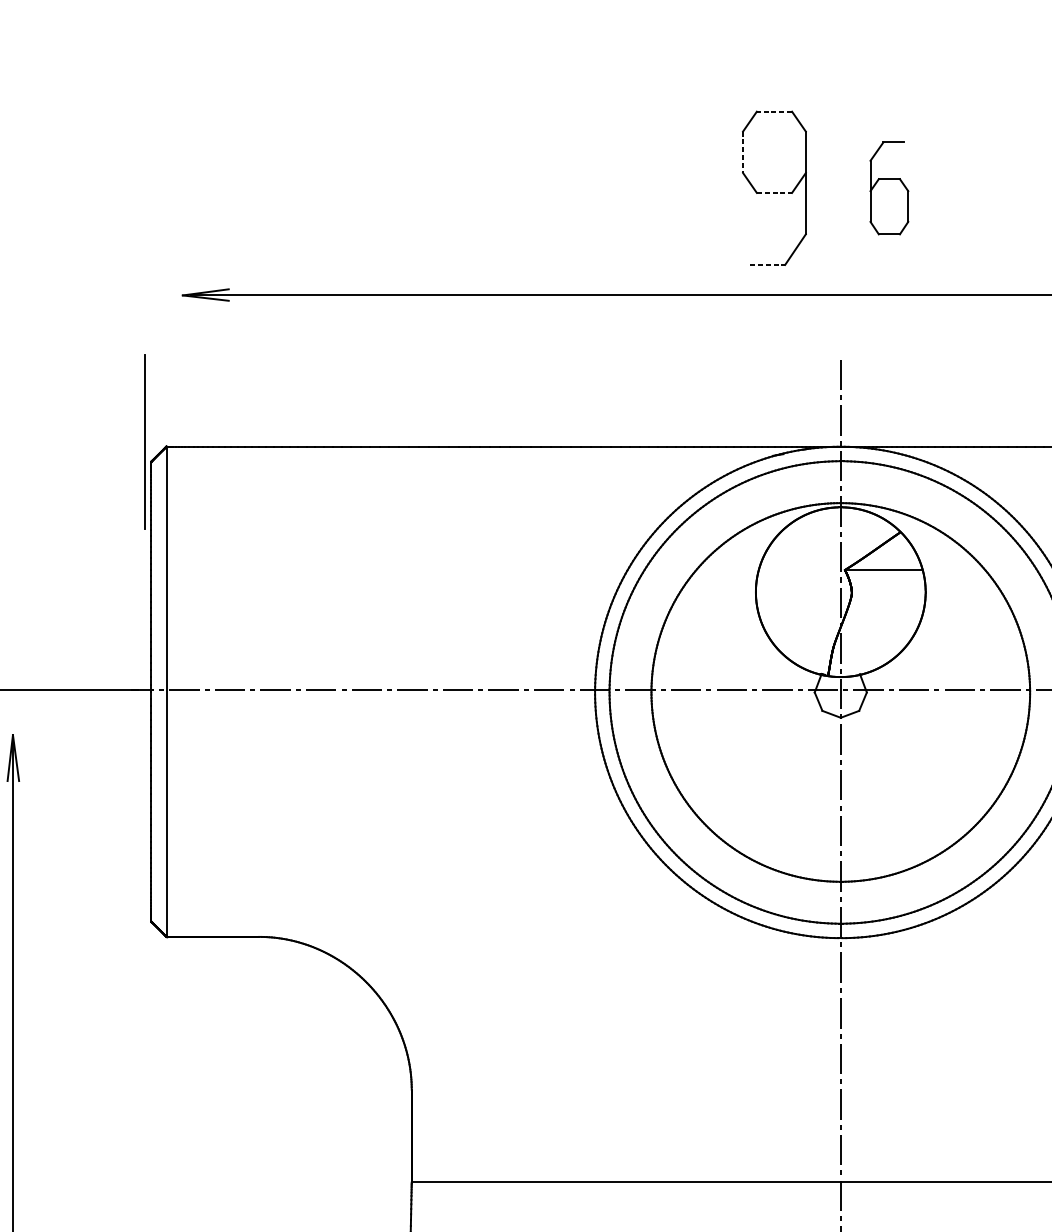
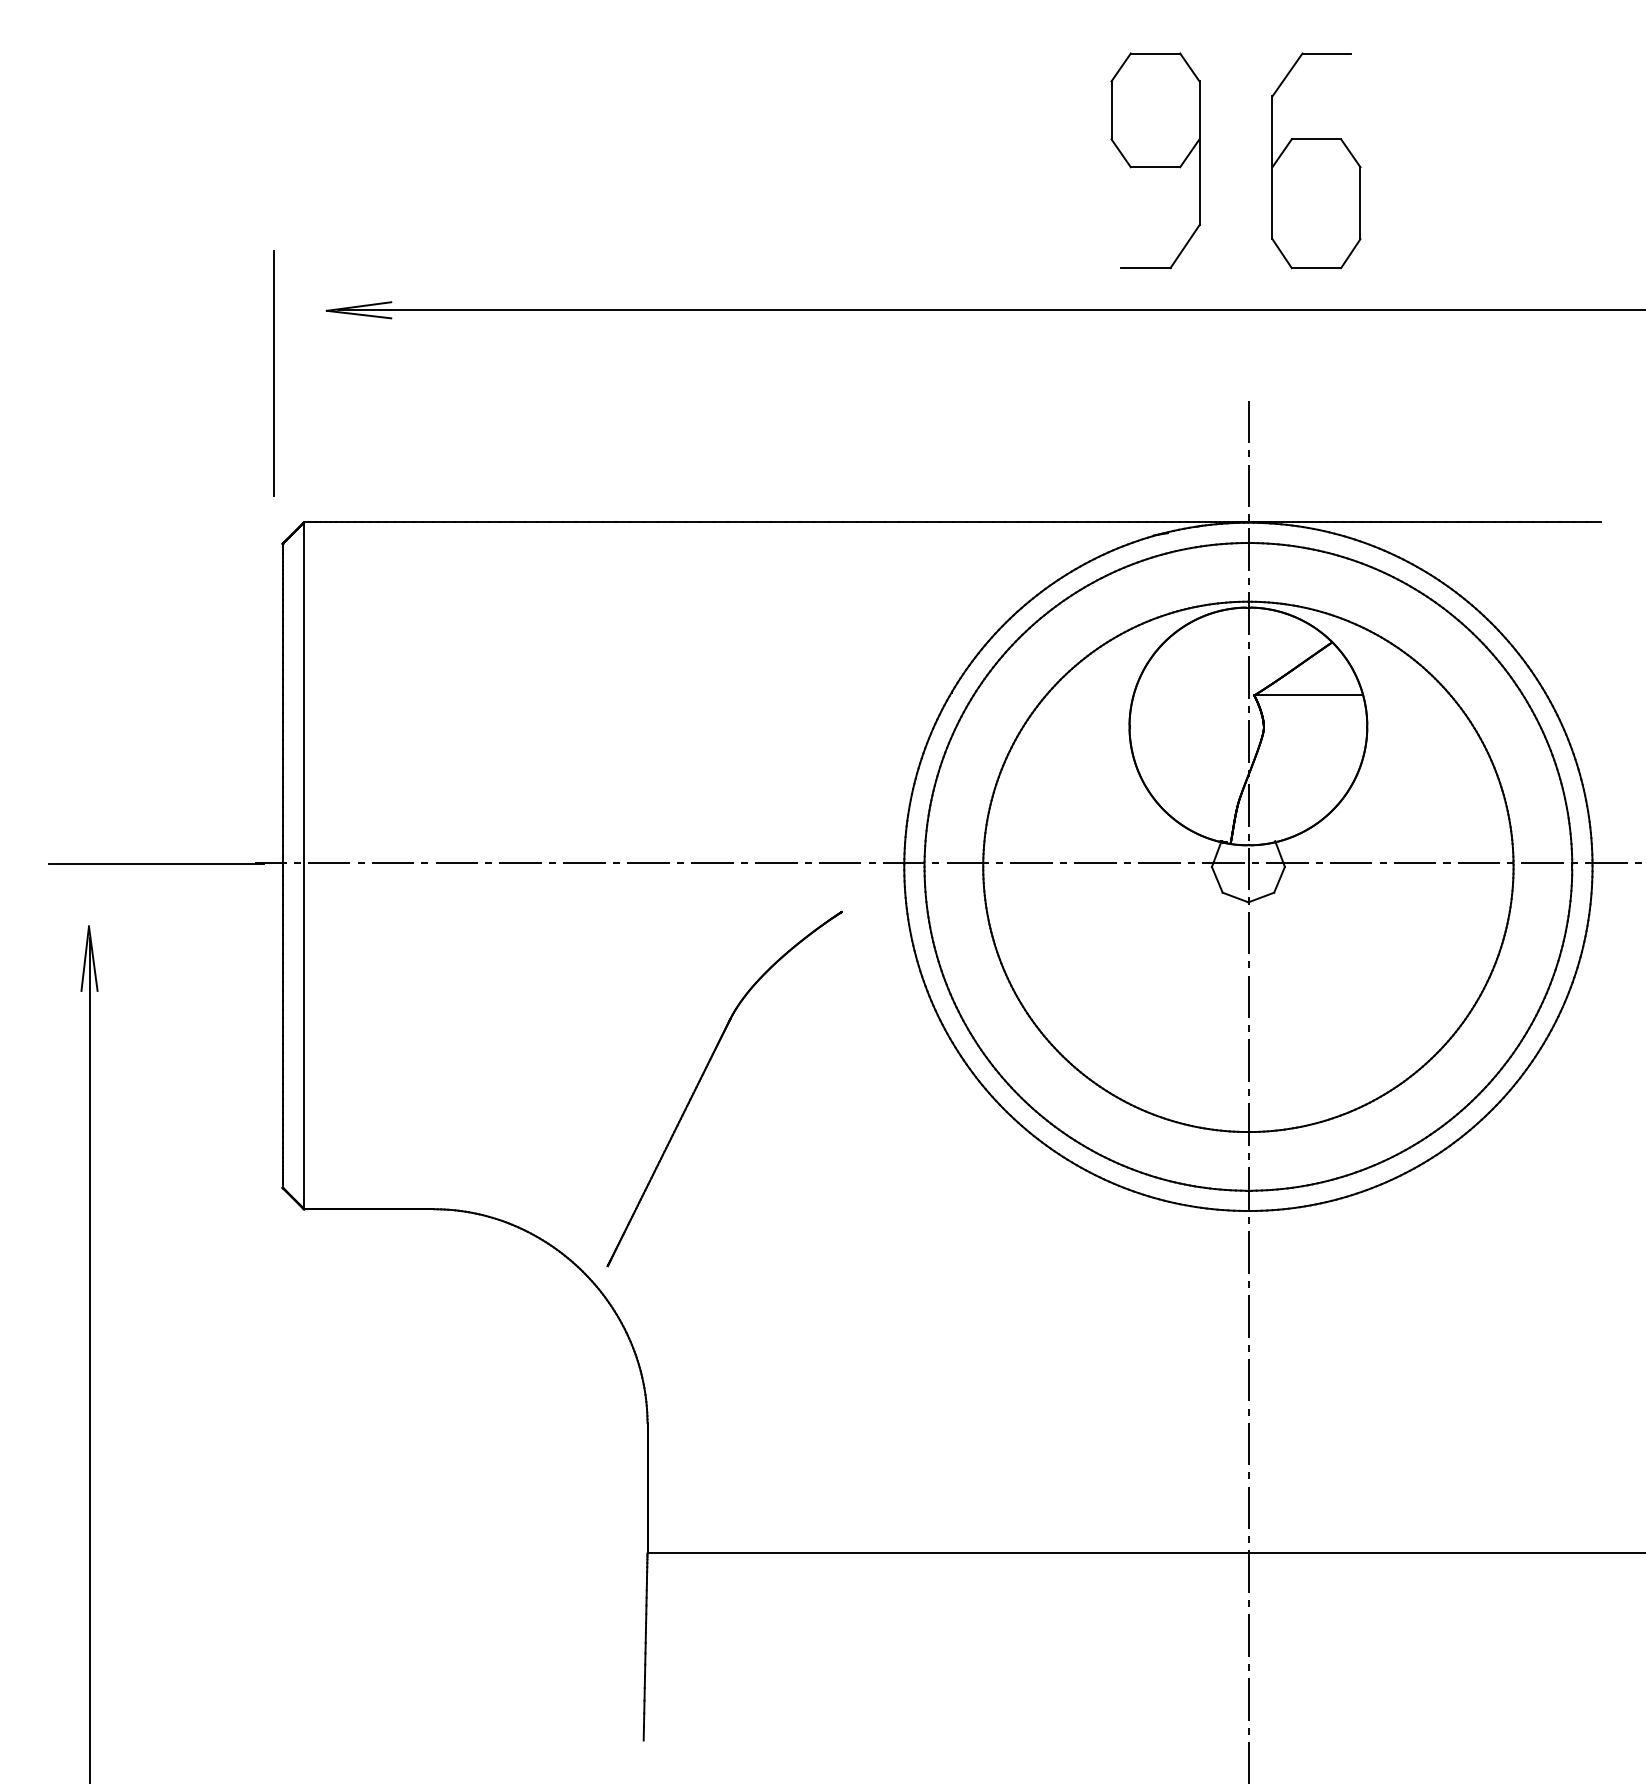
line: (774, 111) -> (1155, 53), dashed -> solid
line: (743, 152) -> (1111, 110), dashed -> solid
part: (889, 188) -> (1316, 160), size x1.67
line: (774, 193) -> (1155, 167), dashed -> solid
line: (767, 265) -> (1145, 268), dashed -> solid
line: (144, 442) -> (273, 373), moved
part: (451, 842) -> (702, 1077), added

